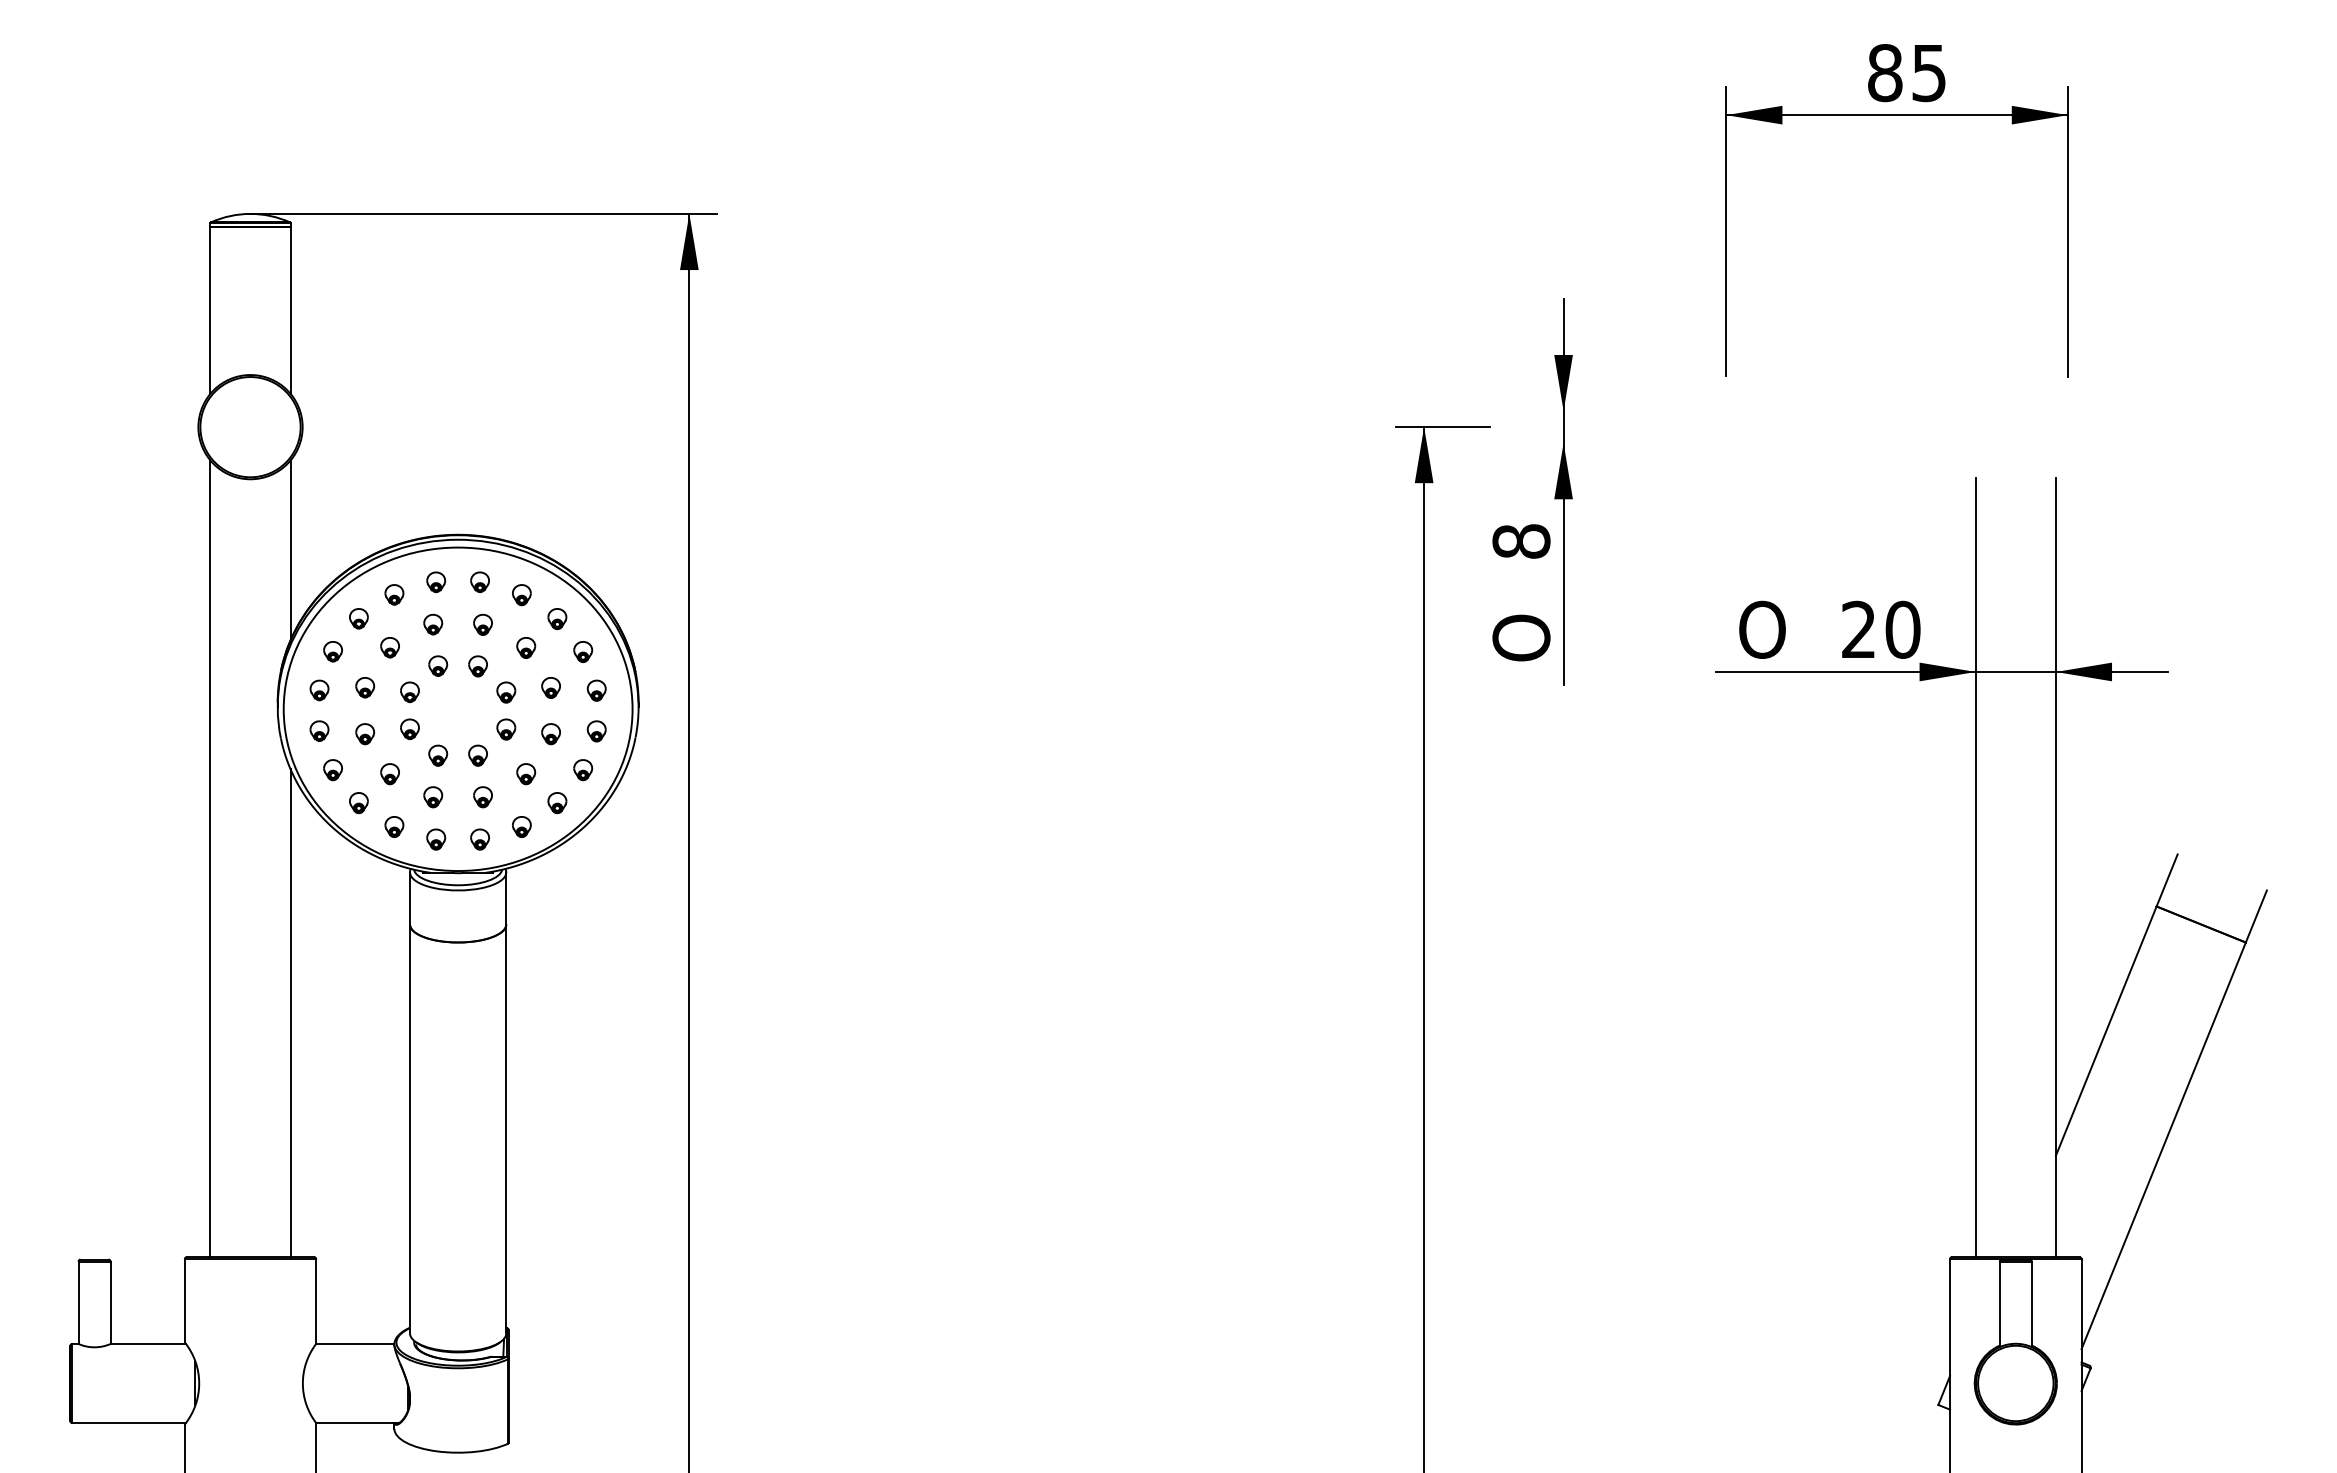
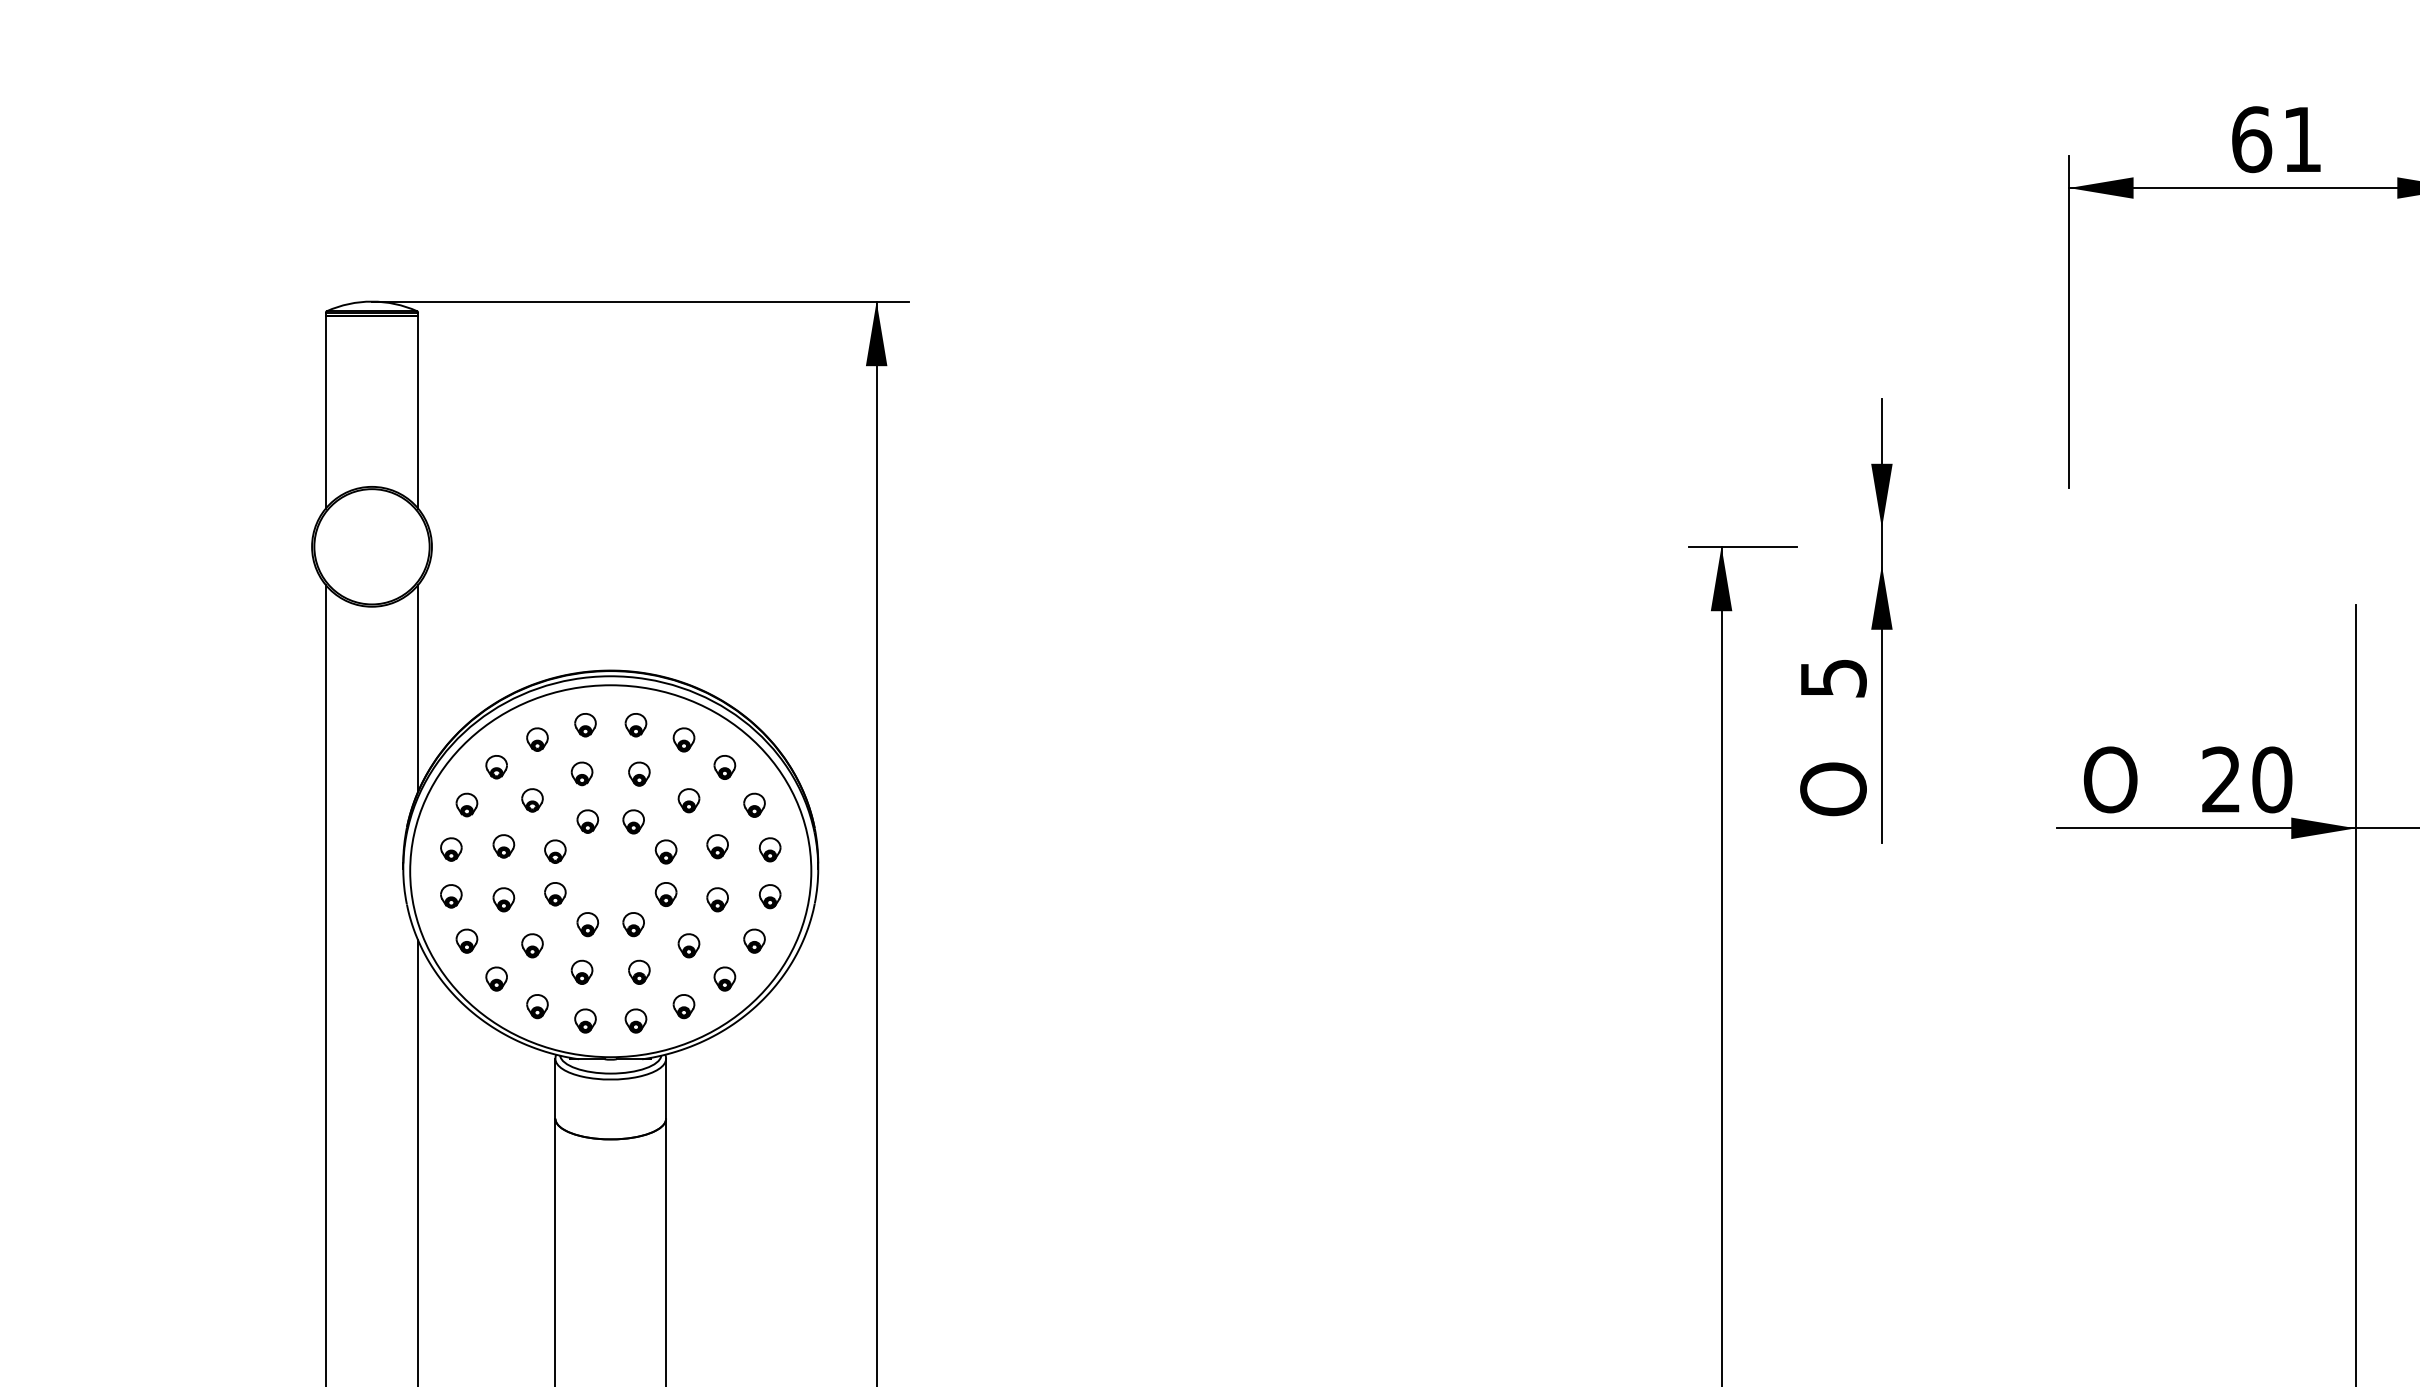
text: (1906, 73) -> (2276, 140), 85 -> 61
text: (1521, 541) -> (1833, 678), 8 -> 5

